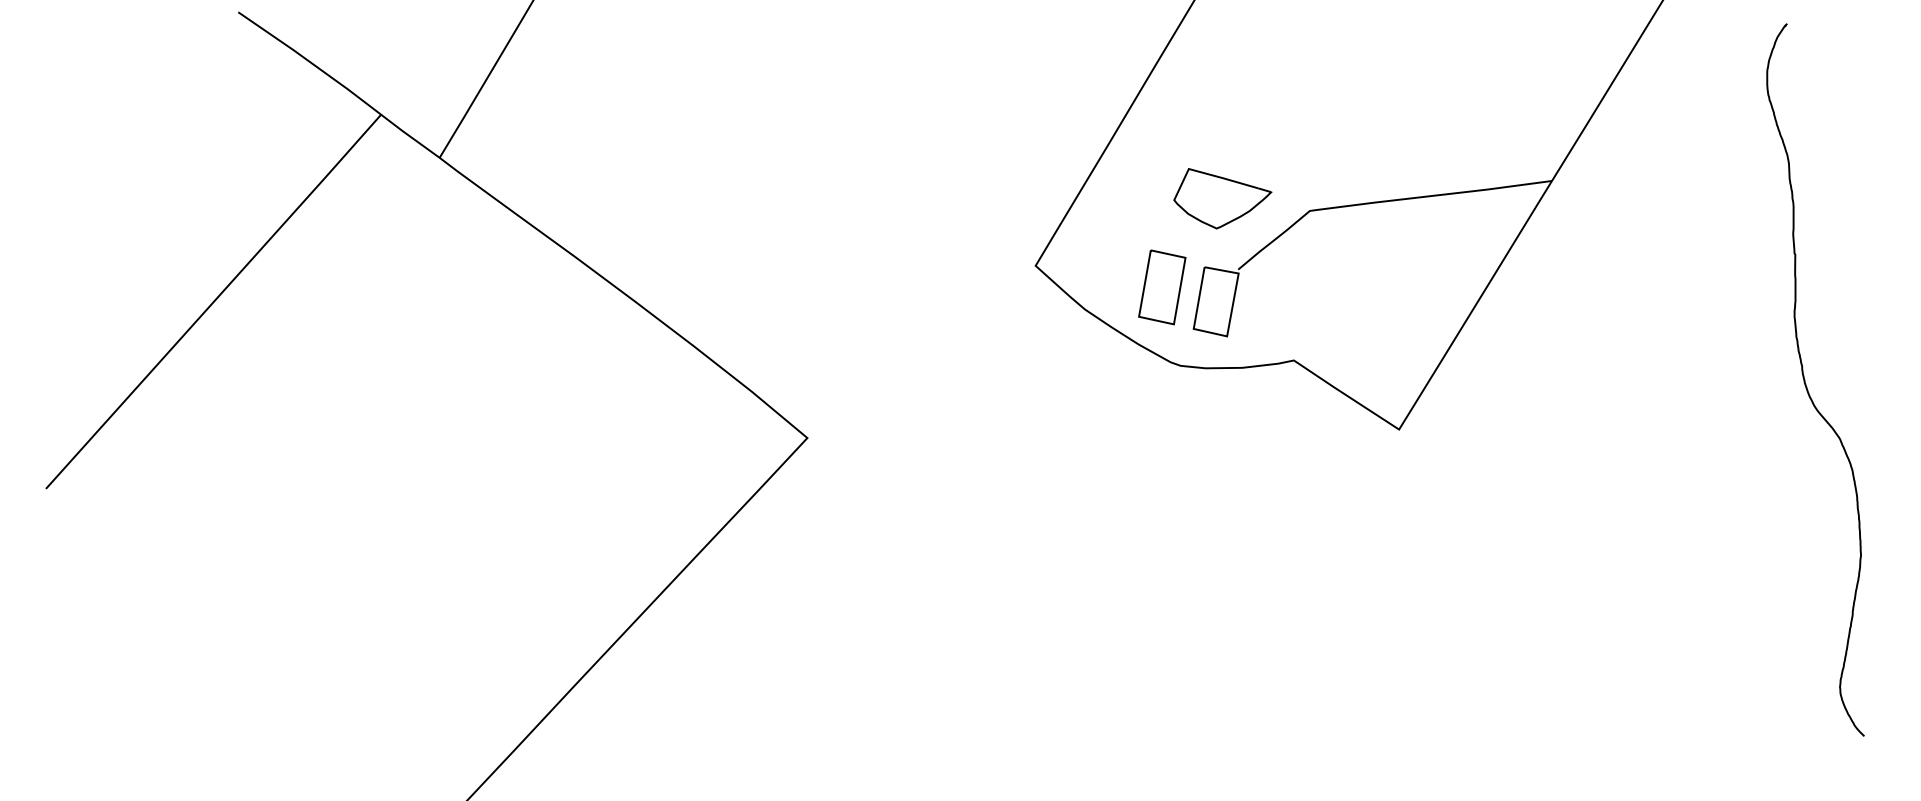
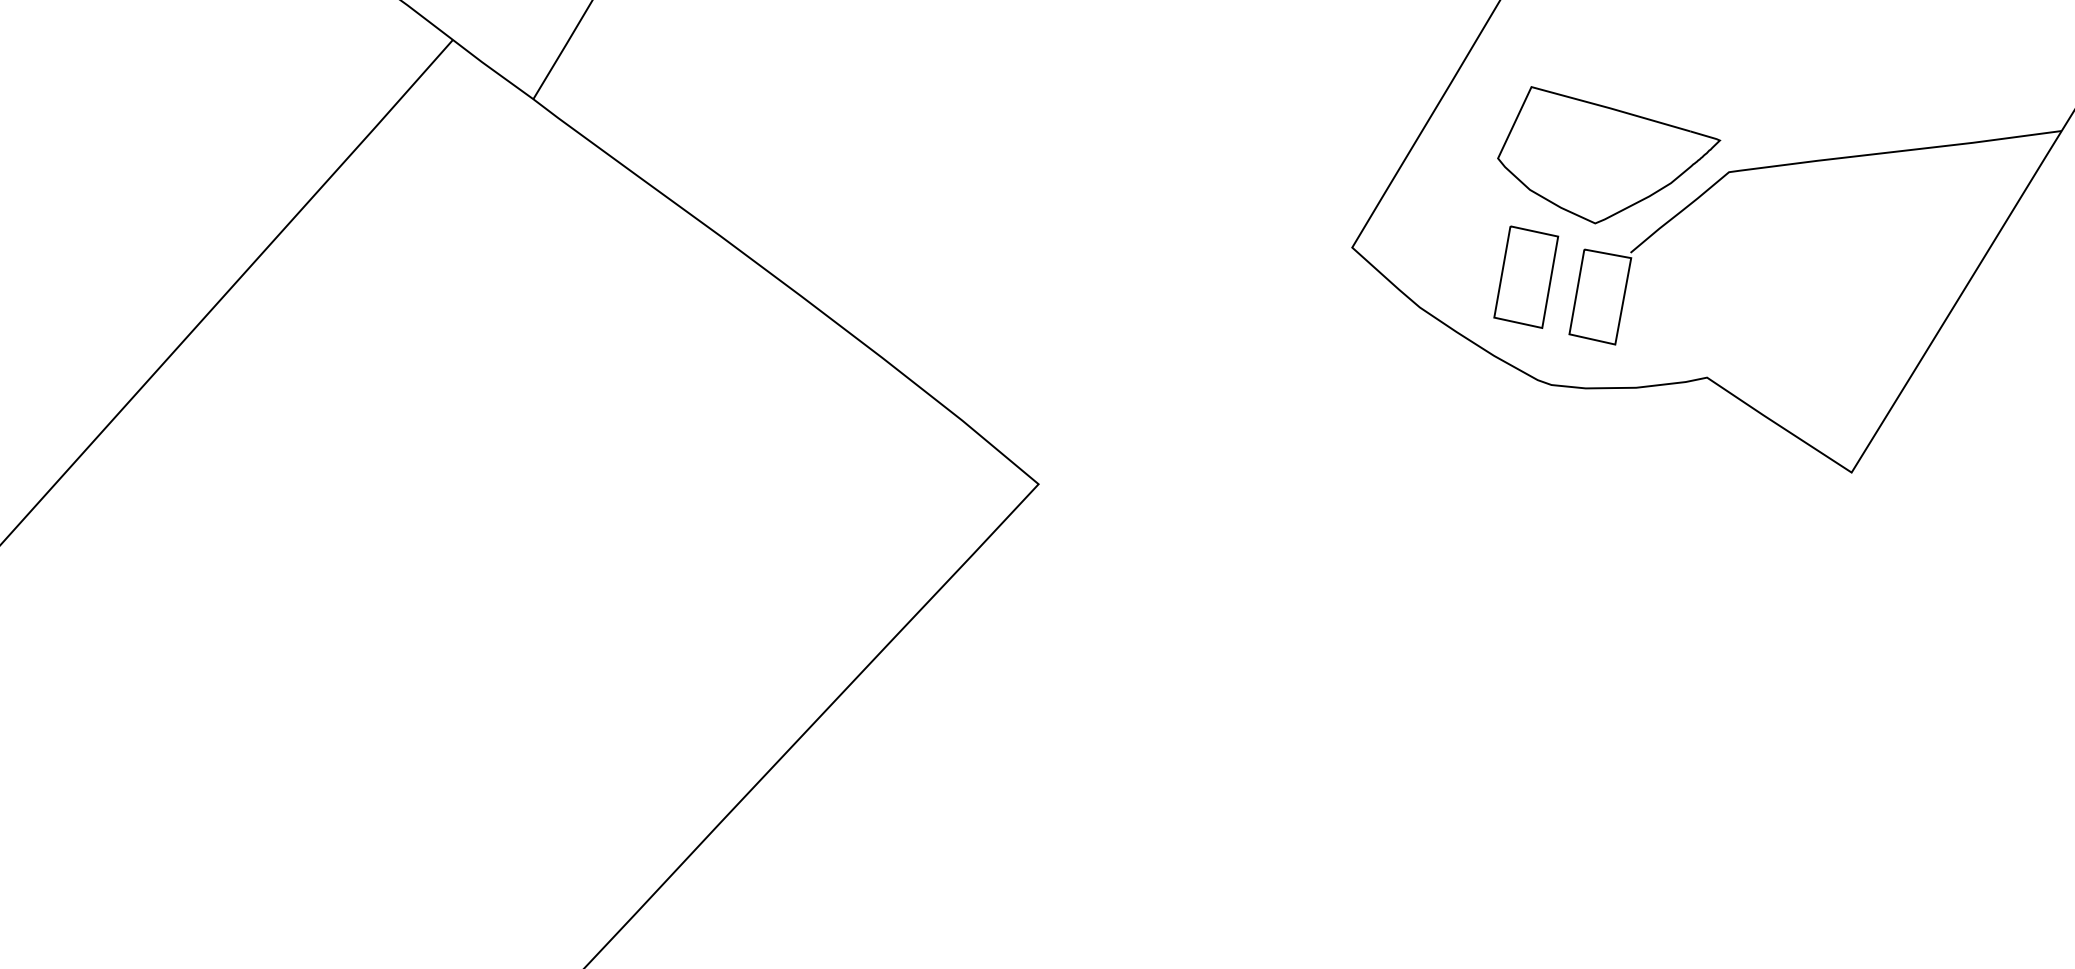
part: (1222, 198) -> (1608, 155), size x1.67

